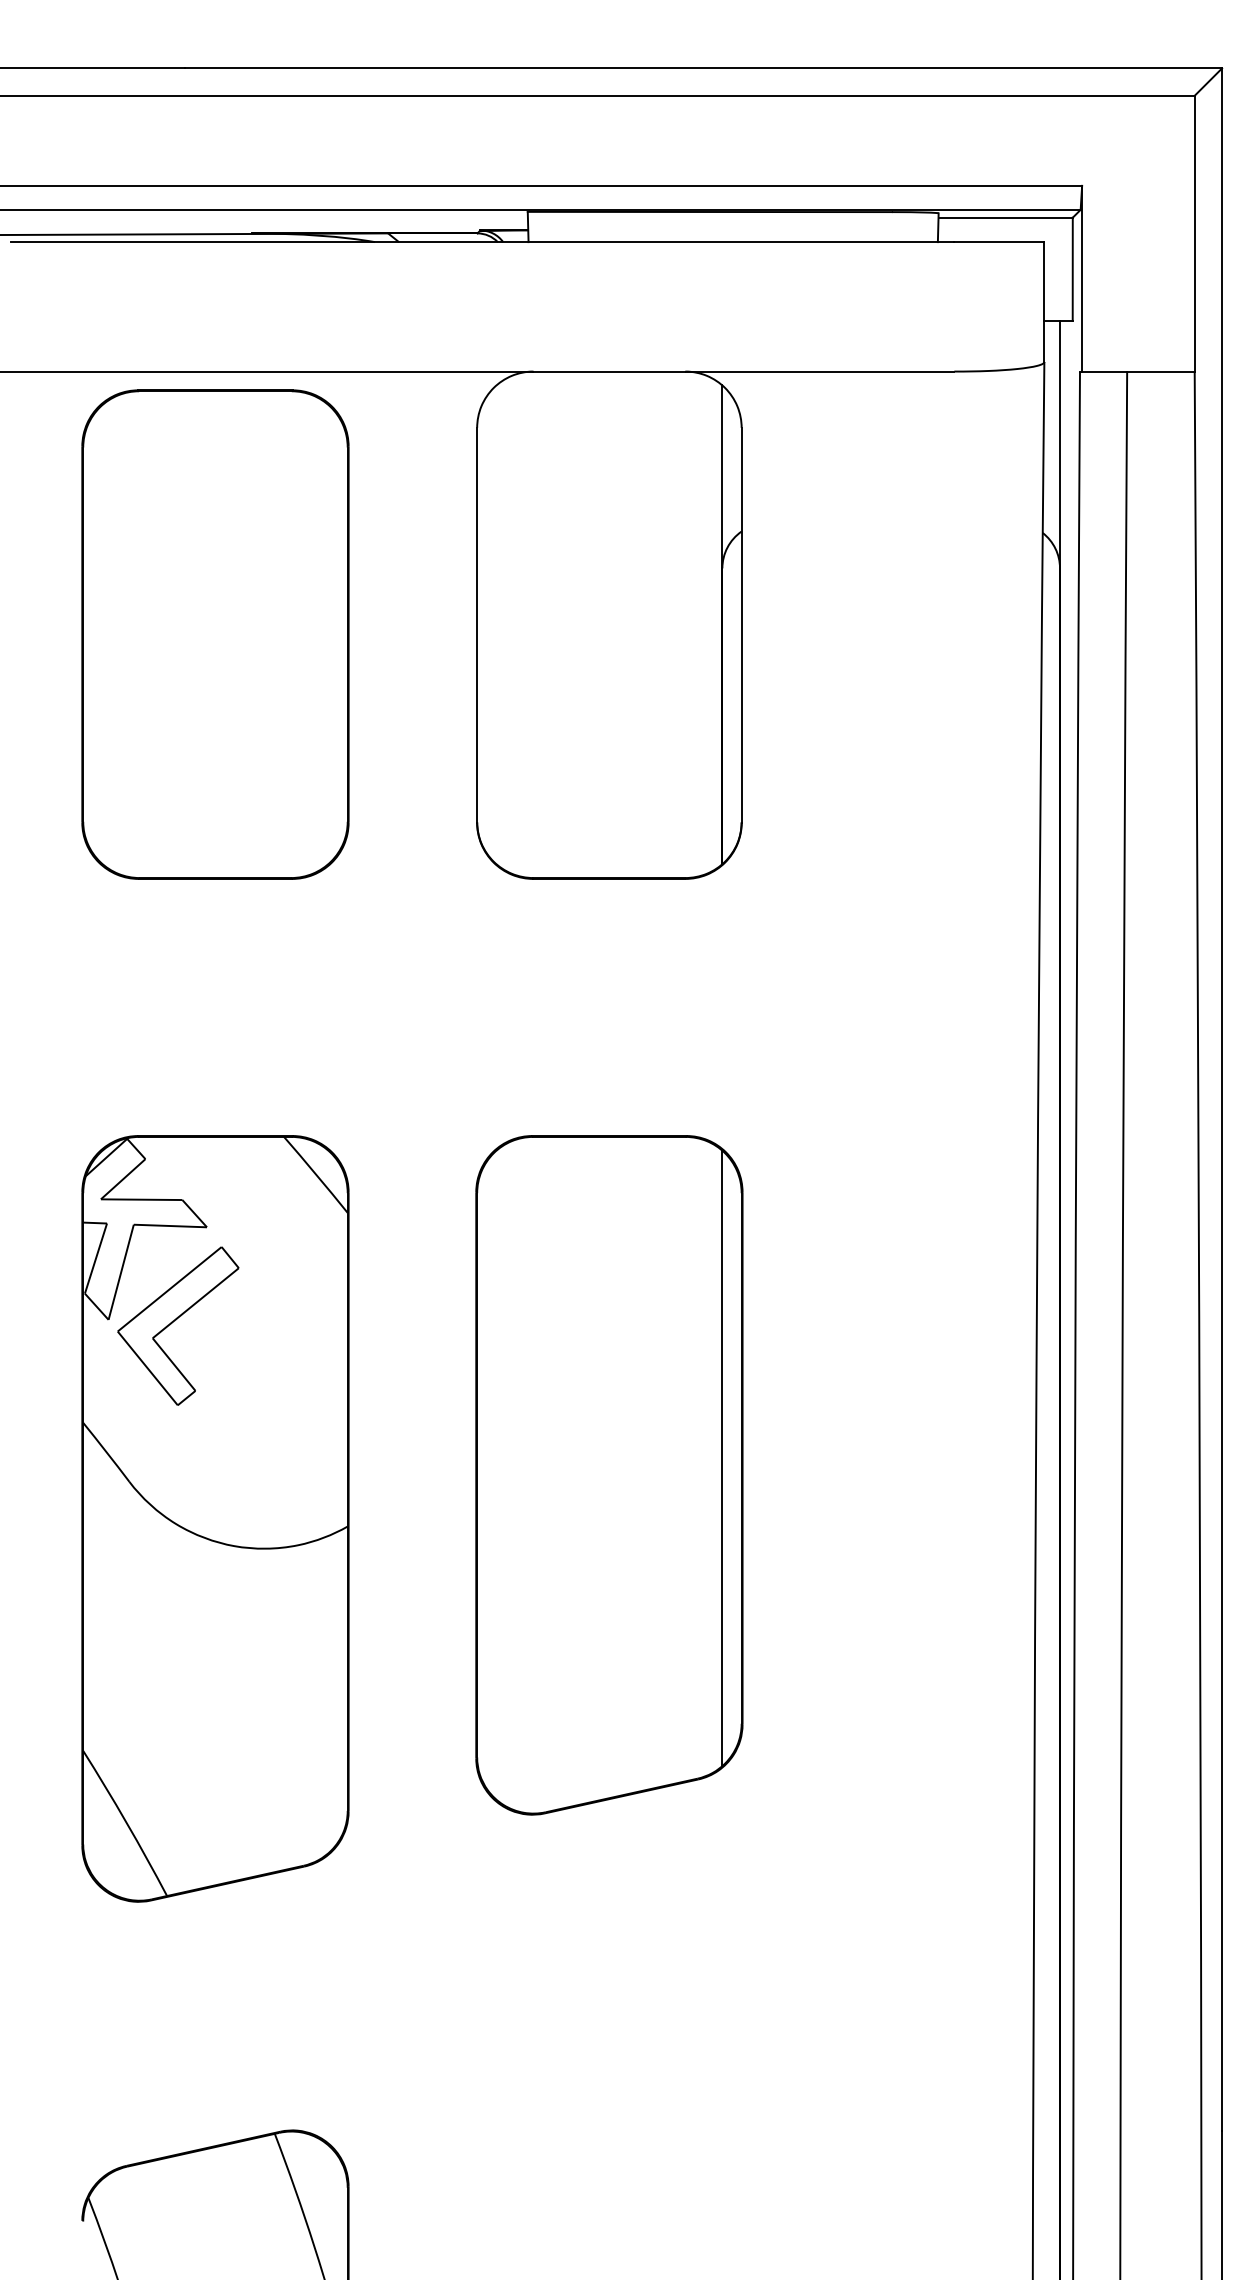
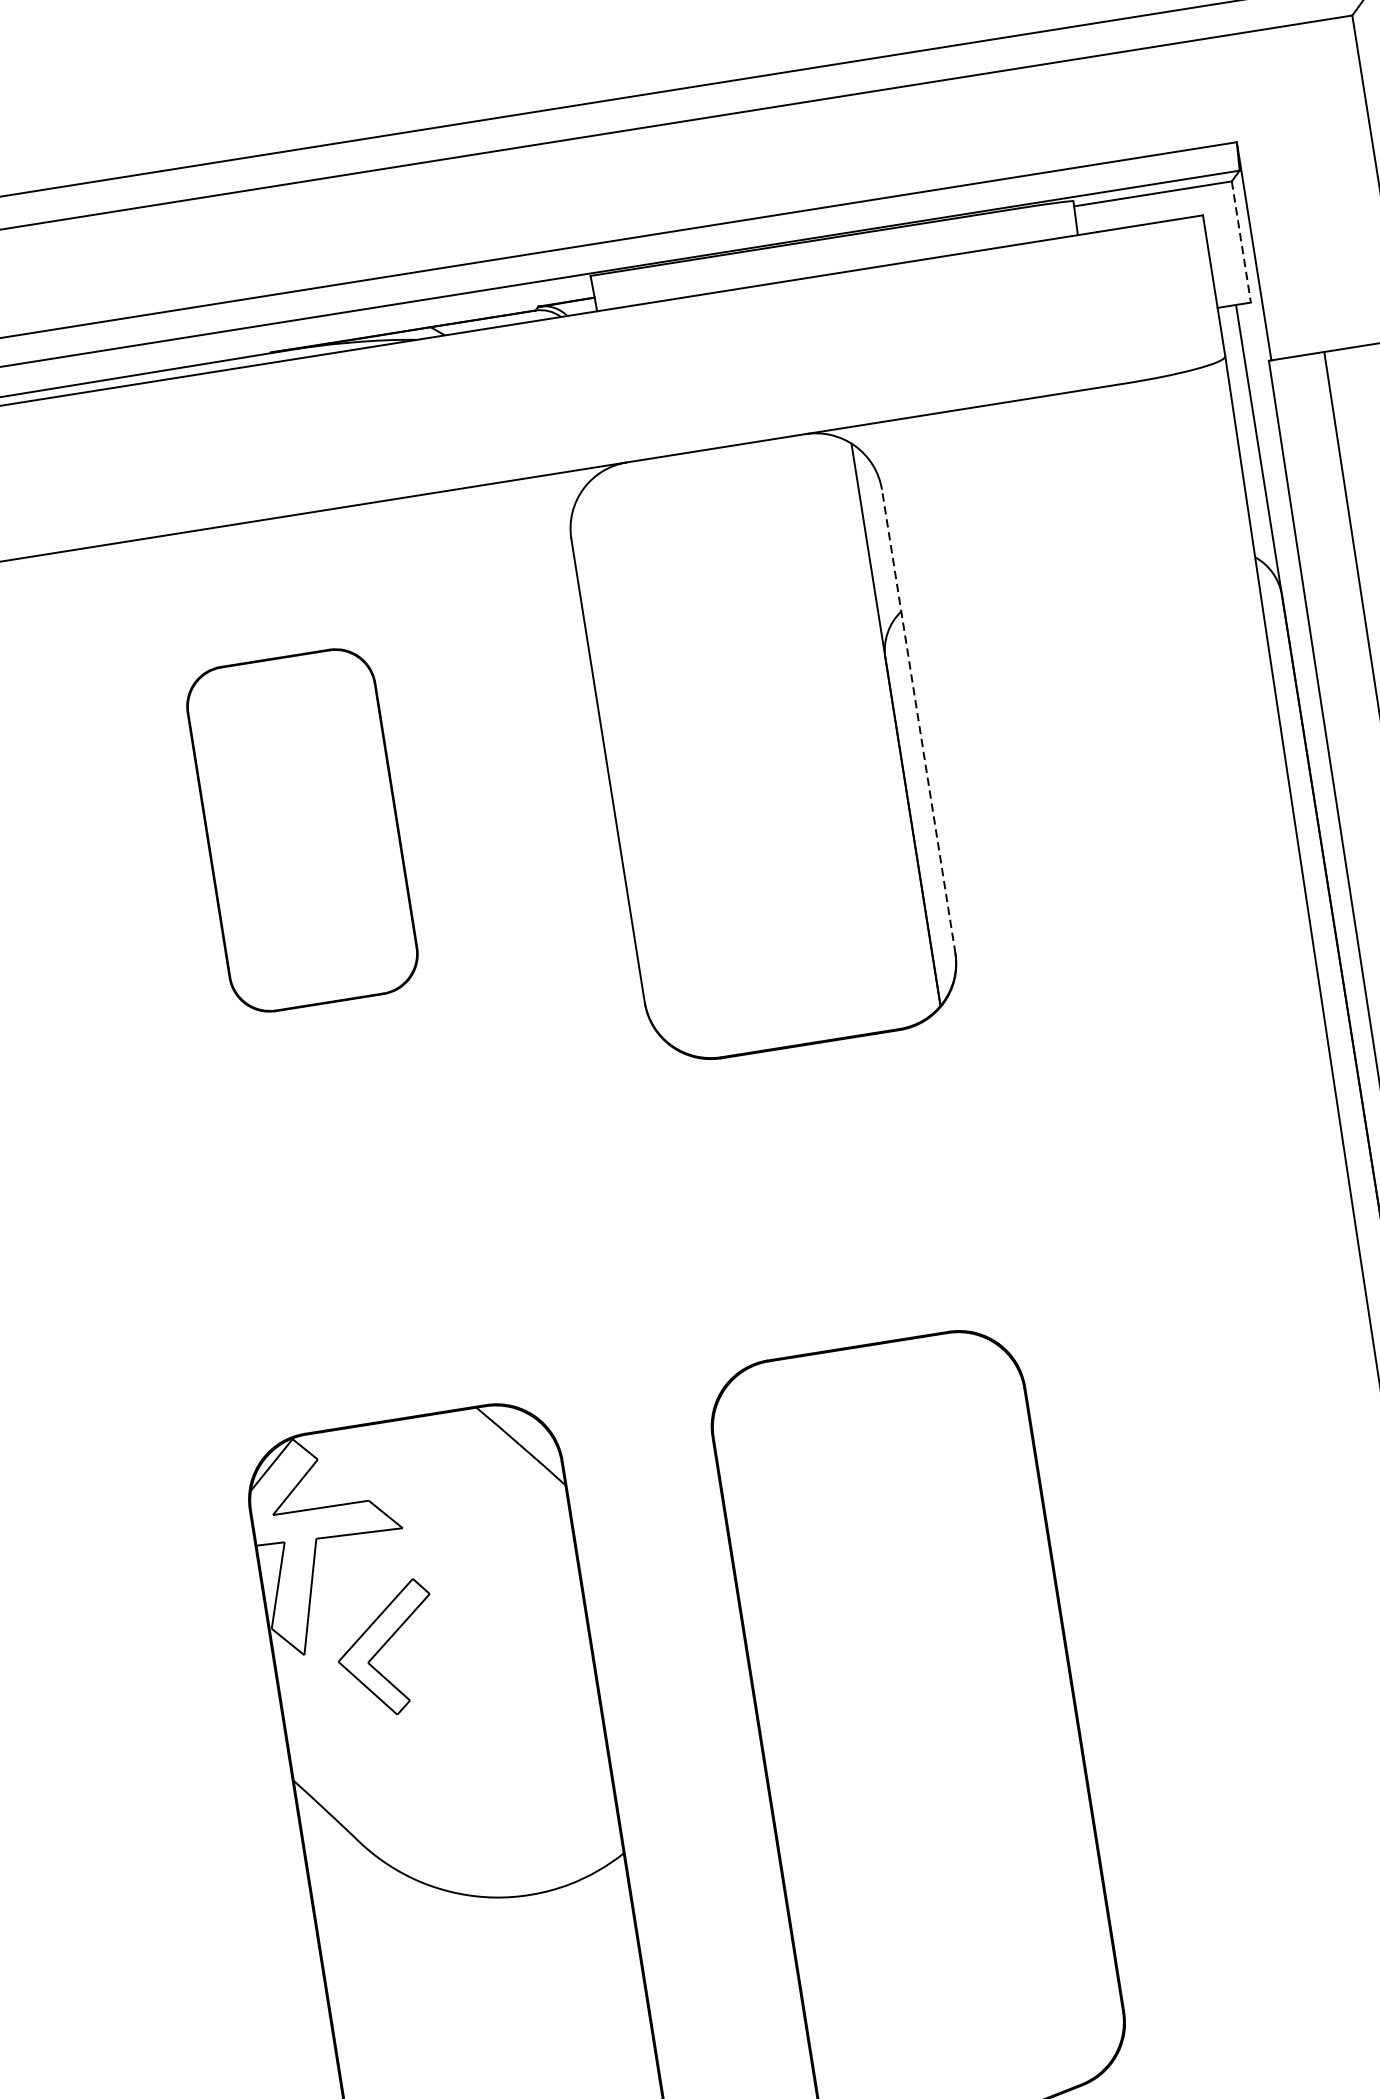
line: (1072, 269) -> (1241, 242), solid -> dashed
line: (741, 625) -> (918, 721), solid -> dashed
part: (215, 634) -> (302, 830), size x0.6
part: (178, 1325) -> (387, 1648), size x0.7
line: (722, 1458) -> (1051, 1703), removed

